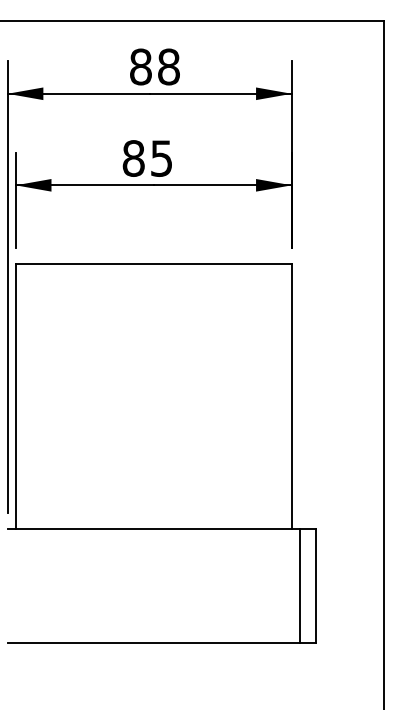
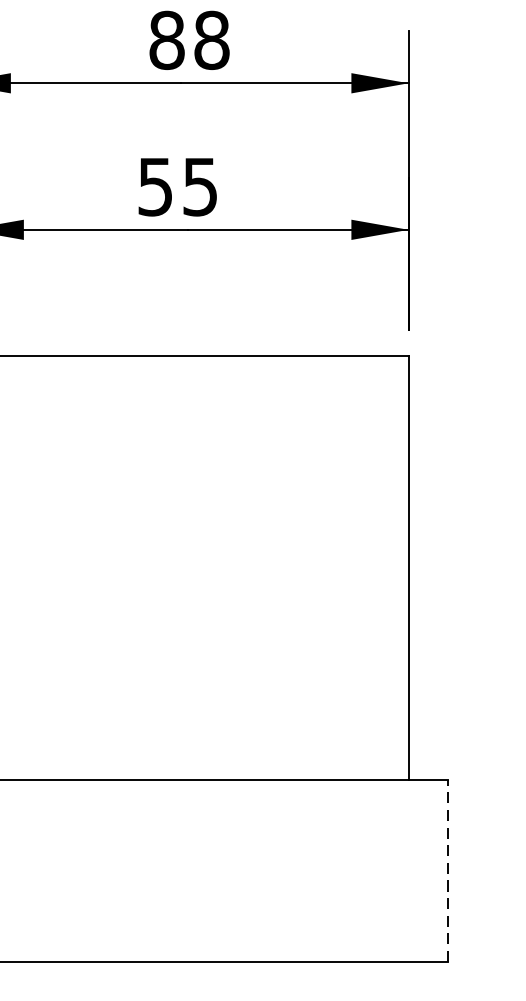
text: (133, 158) -> (155, 186), 85 -> 55
line: (299, 585) -> (420, 870), removed
line: (316, 585) -> (448, 870), solid -> dashed

